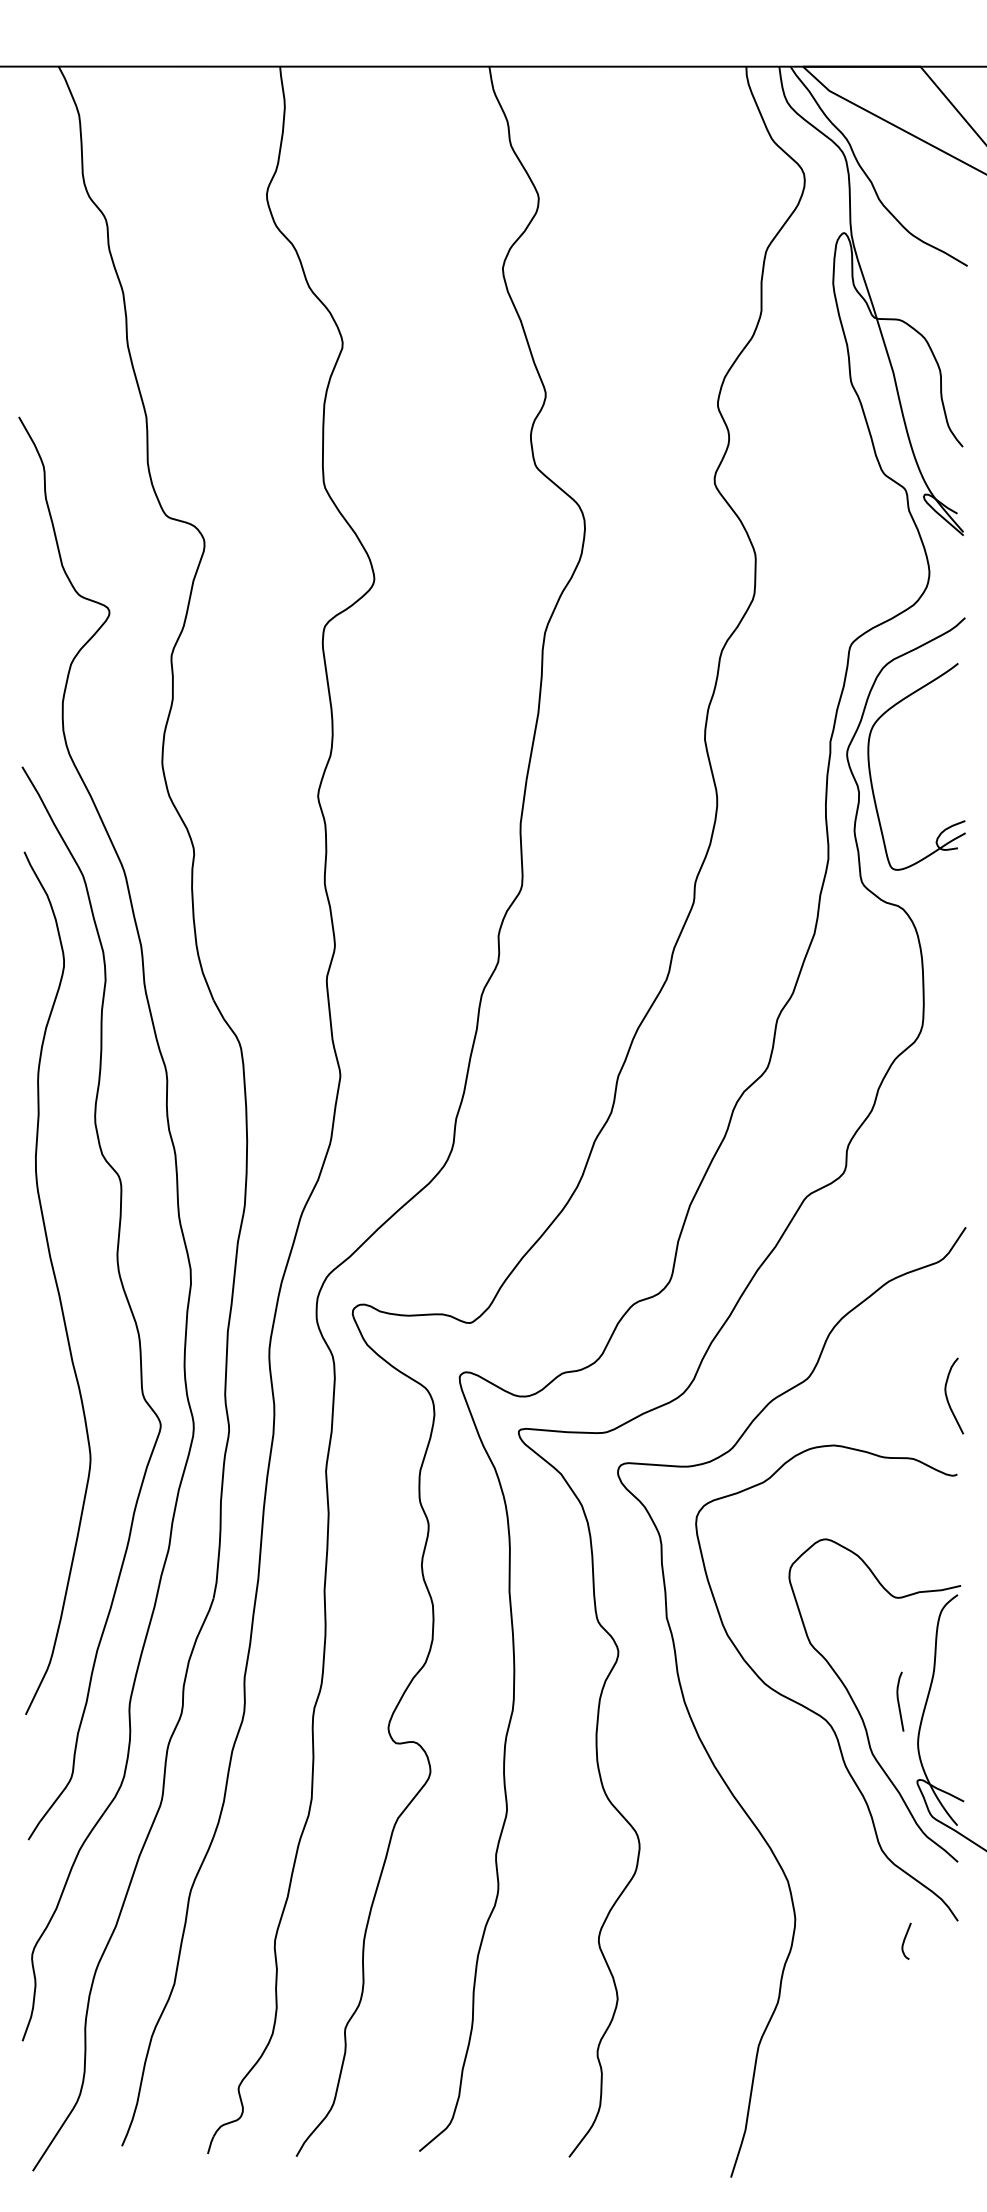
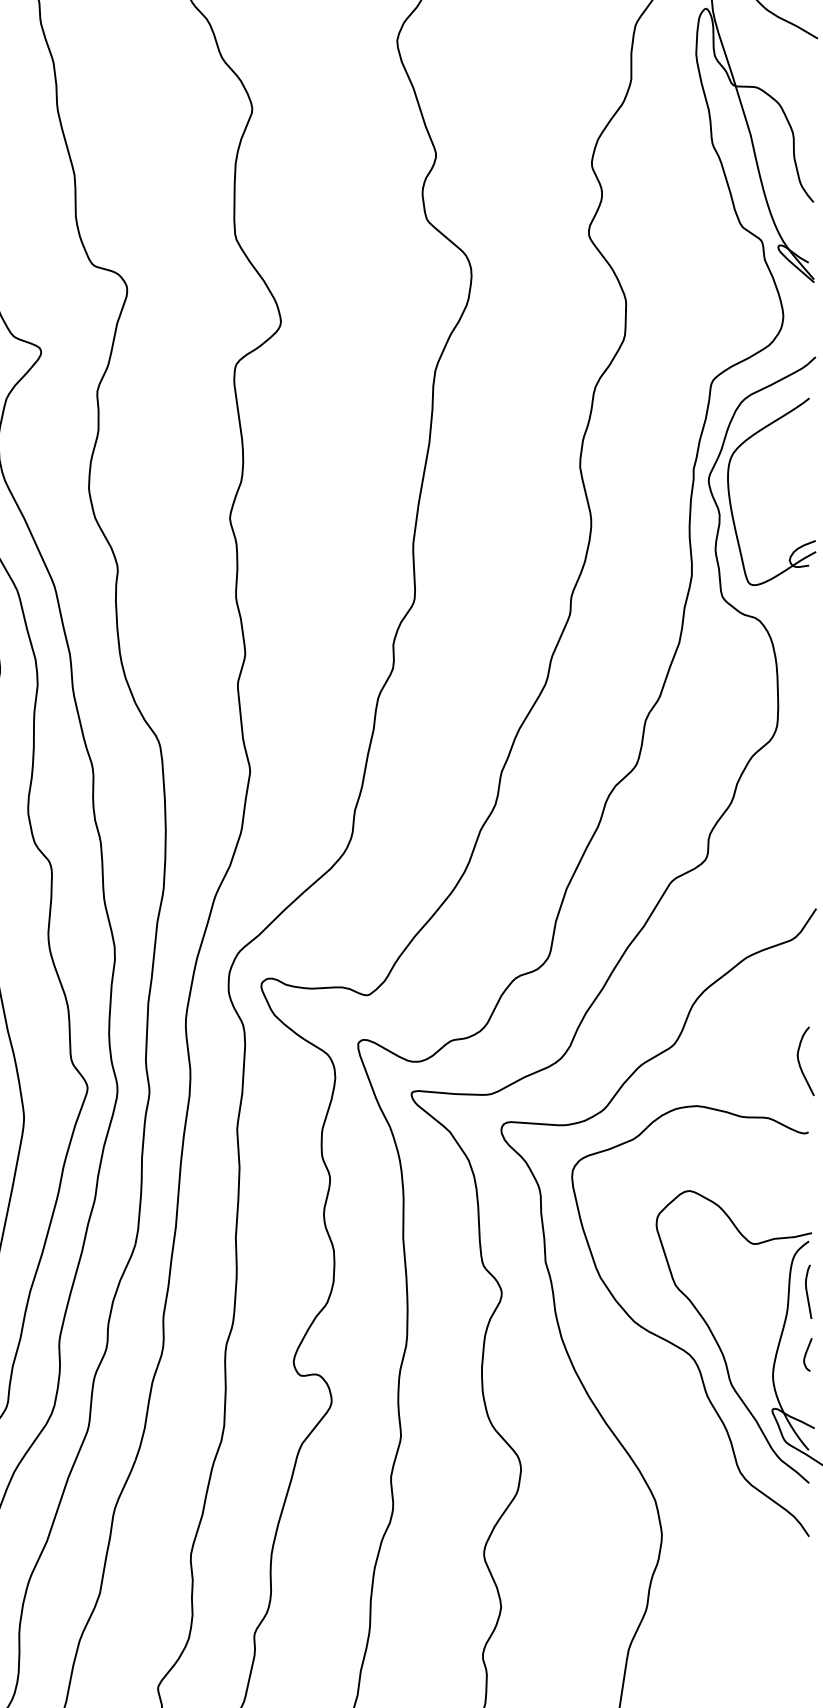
curve: (899, 1701) -> (807, 1291), moved
curve: (905, 1940) -> (806, 1354), moved

